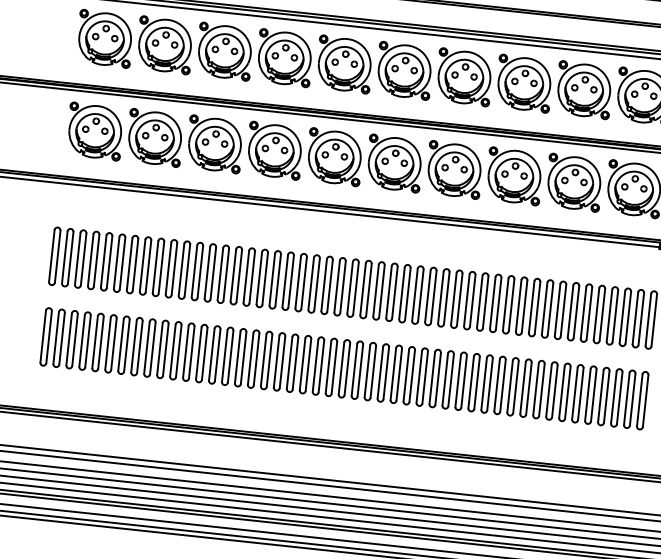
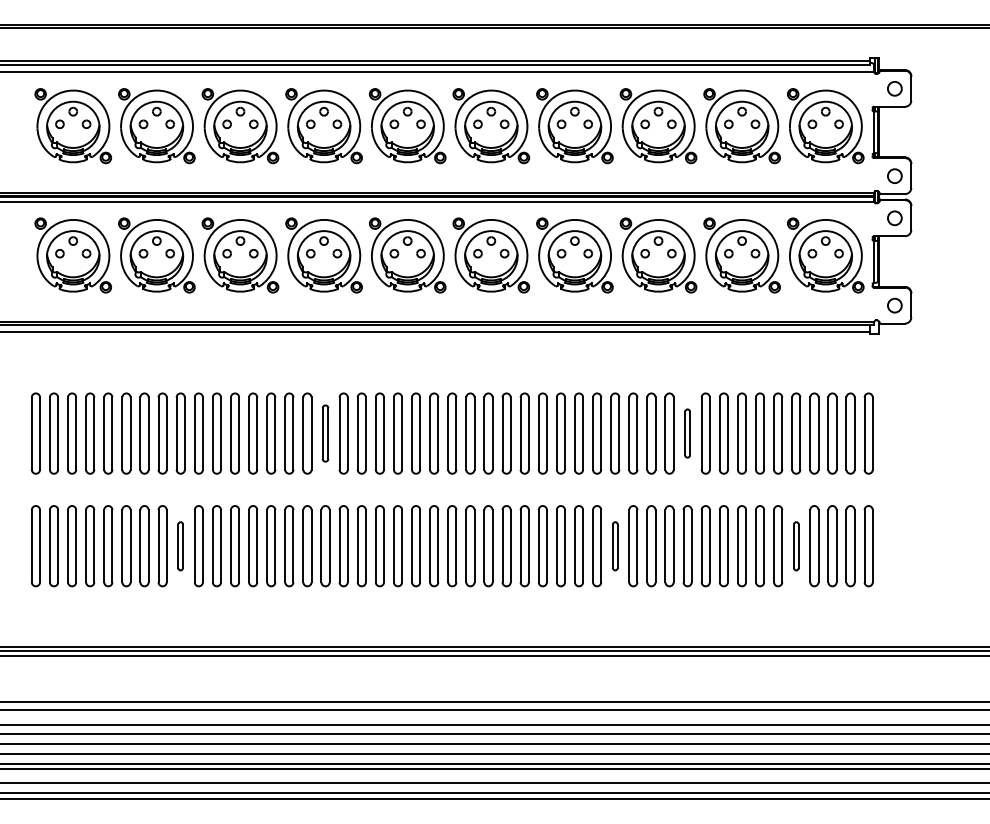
part: (262, 278) -> (325, 433), size x0.7
part: (521, 306) -> (687, 433), size x0.6
part: (149, 348) -> (180, 546), size x0.6
part: (461, 381) -> (615, 546), size x0.6
part: (590, 395) -> (796, 546), size x0.6

